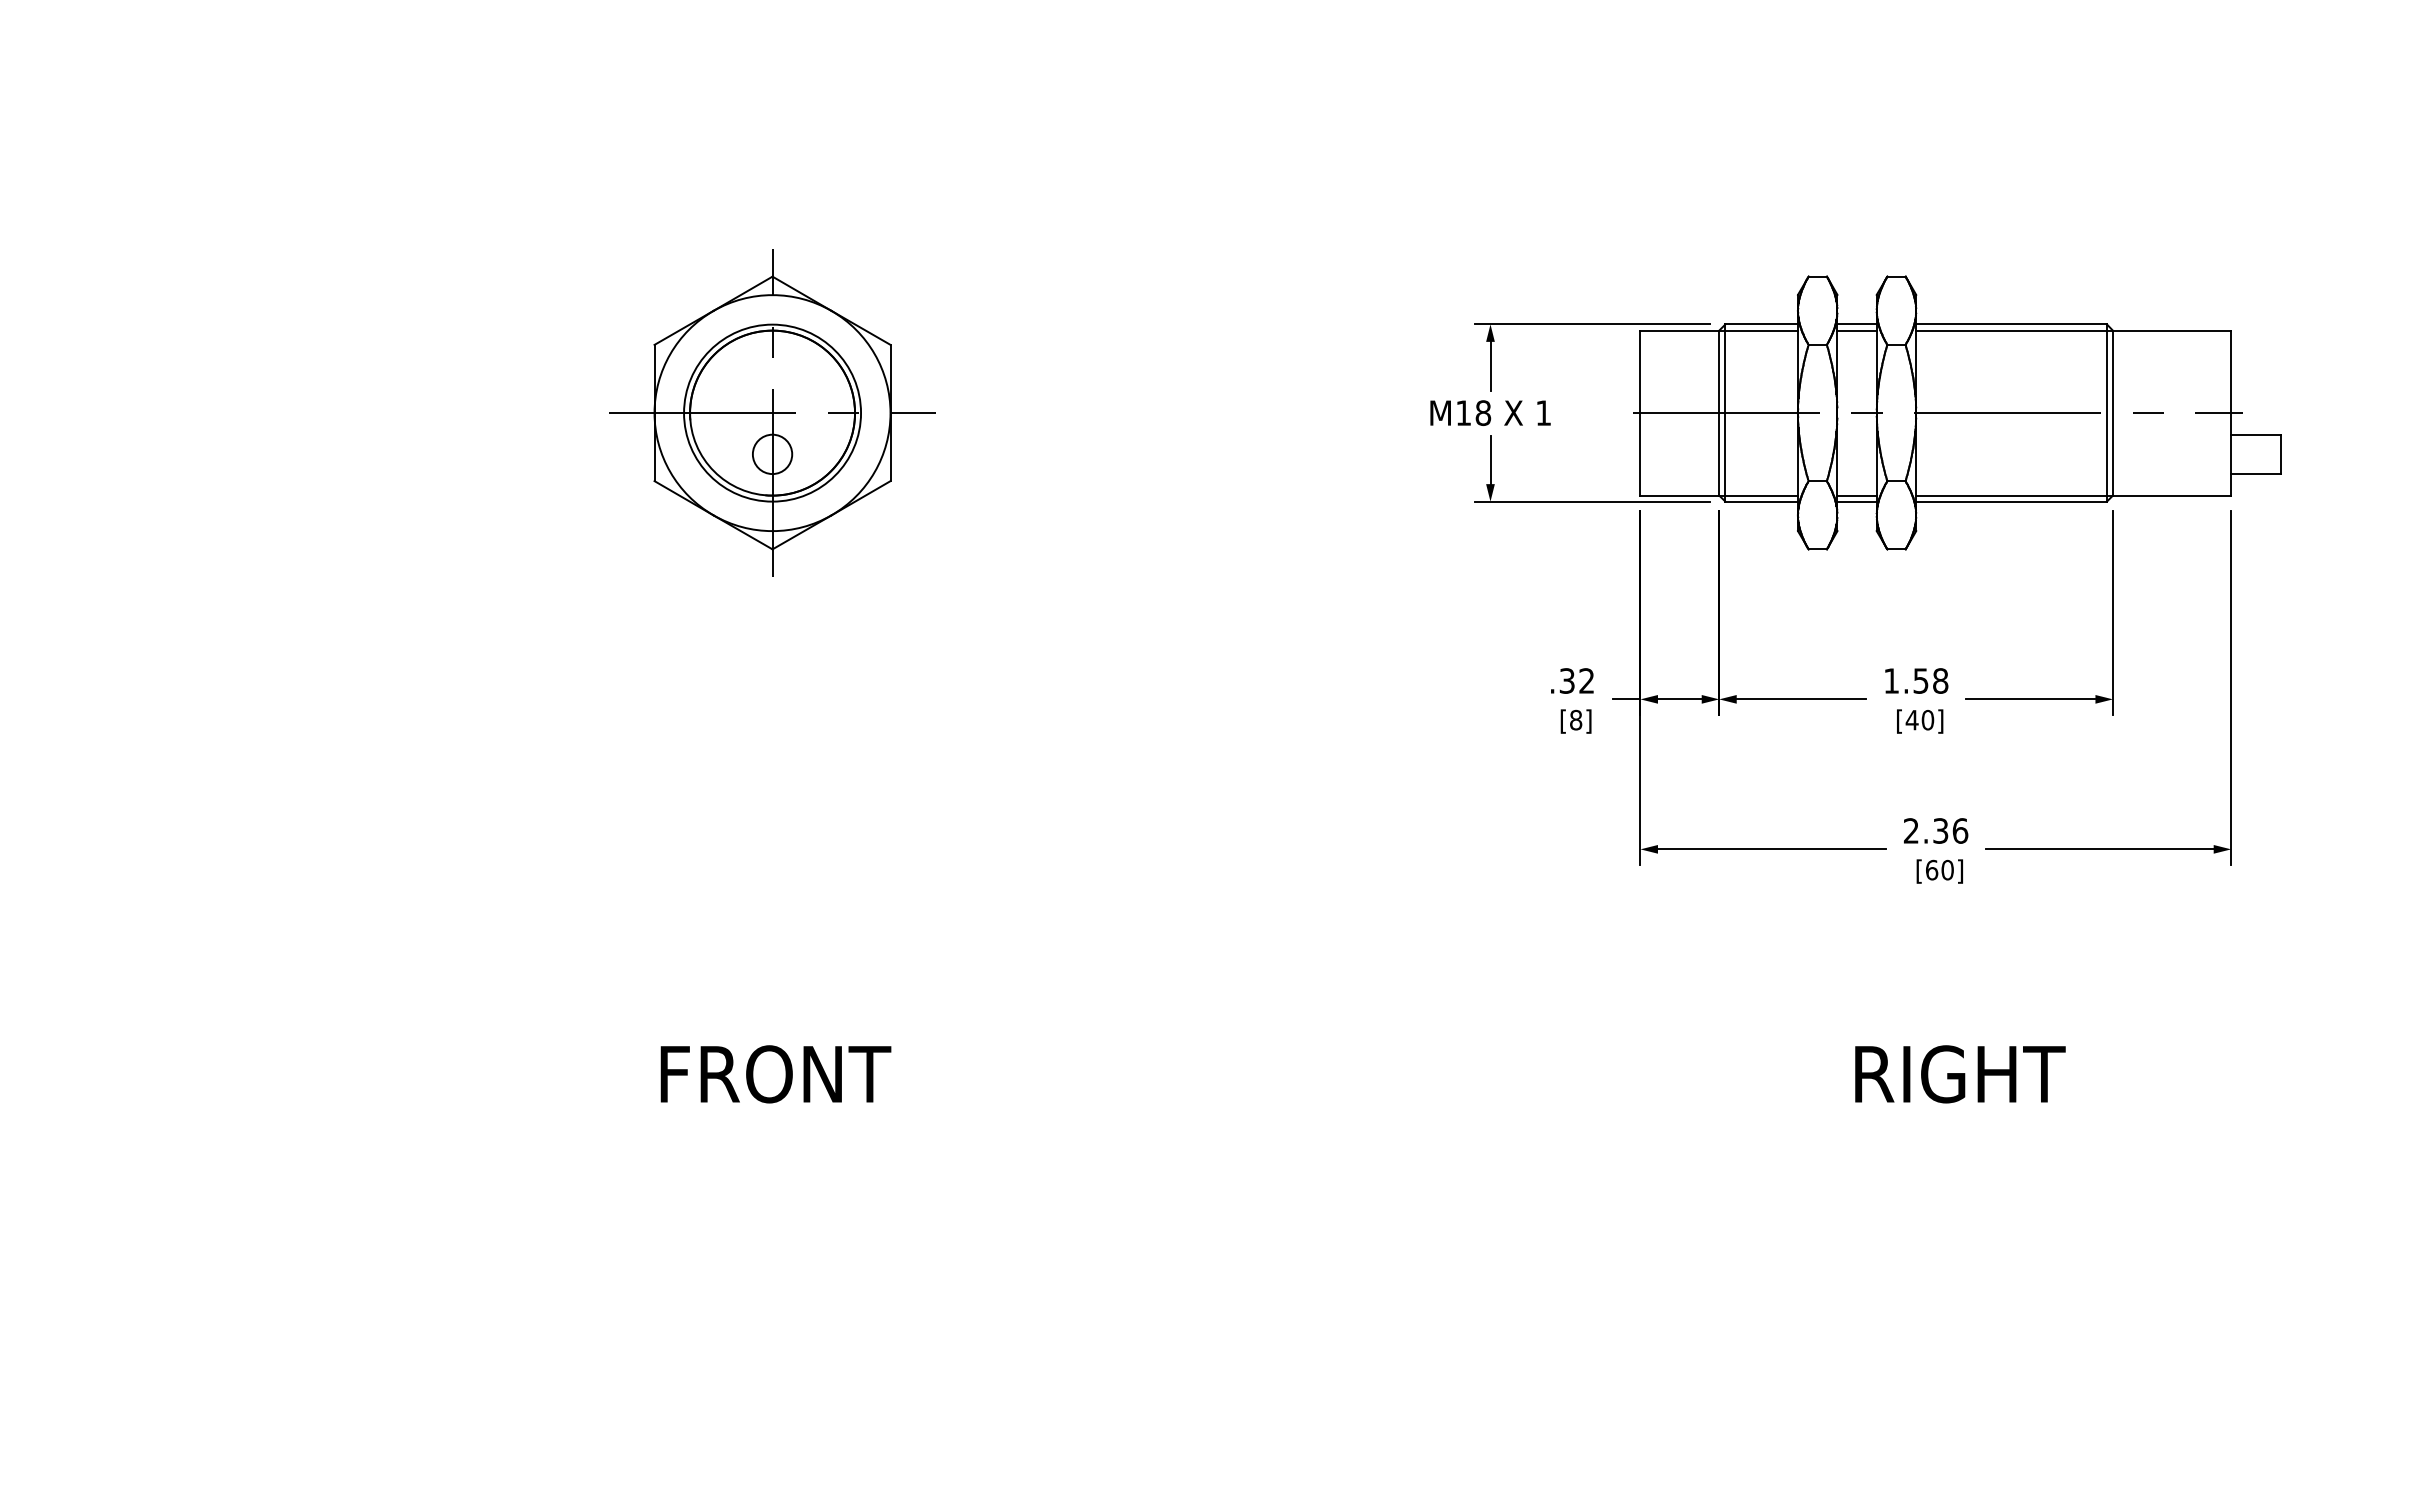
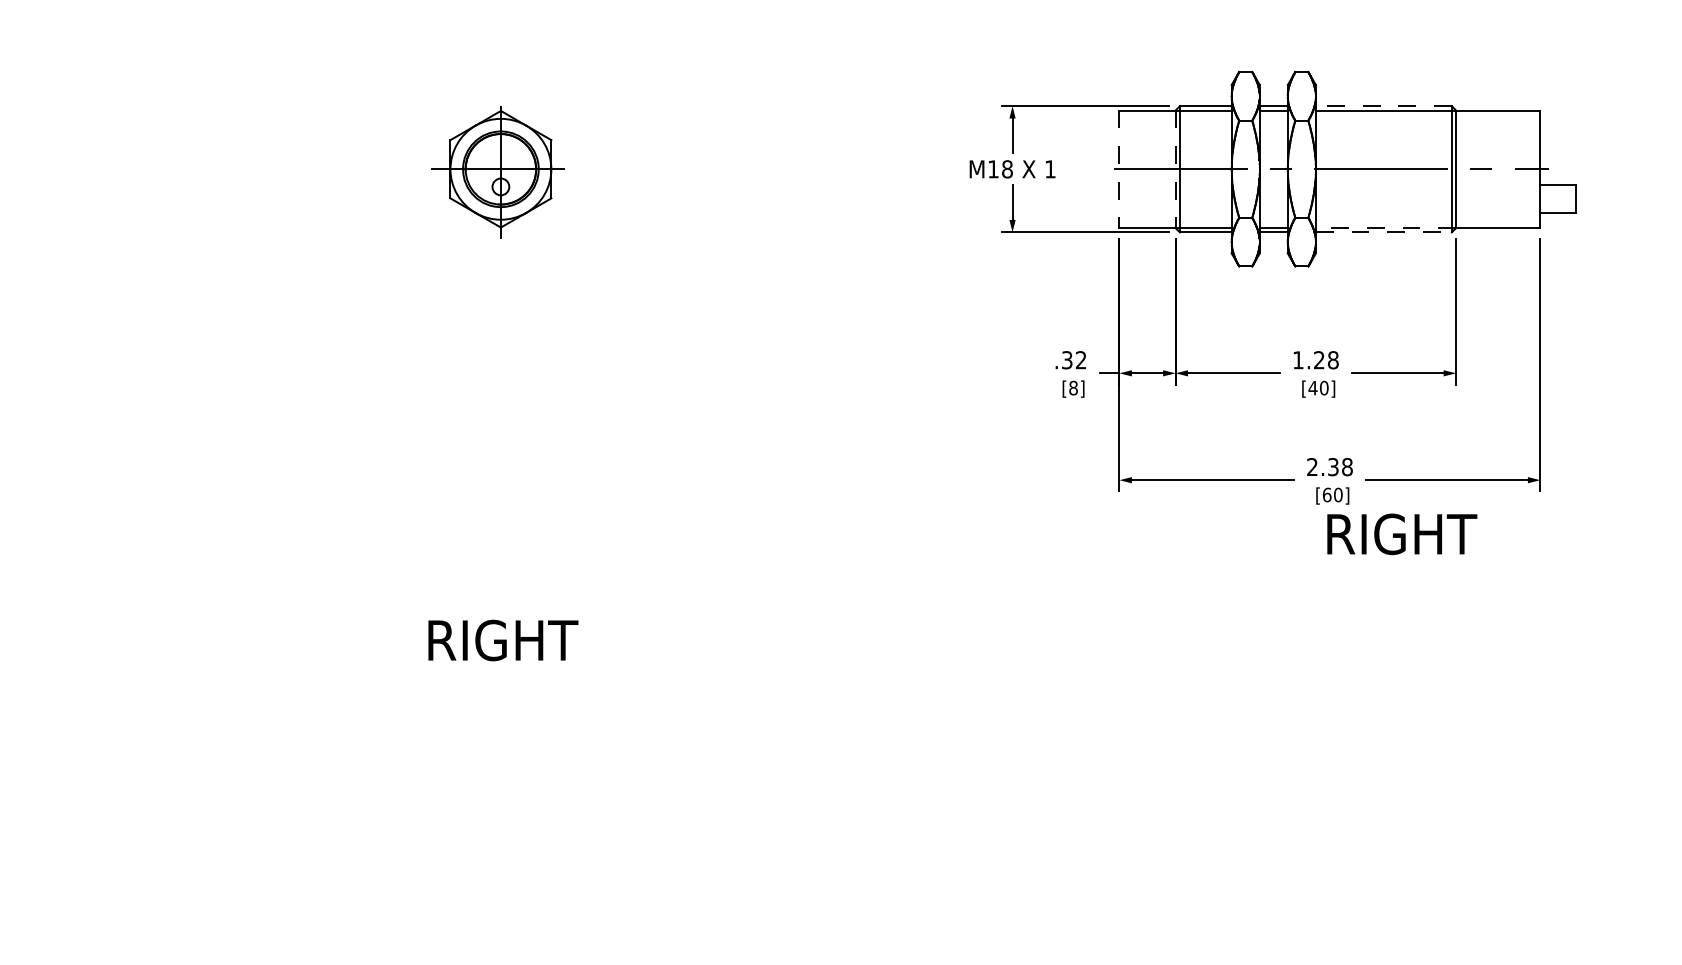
line: (2011, 324) -> (1383, 106), solid -> dashed
part: (772, 412) -> (500, 168), size x0.6
line: (1640, 413) -> (1119, 169), solid -> dashed
line: (1719, 413) -> (1175, 169), solid -> dashed
line: (2014, 495) -> (1385, 228), solid -> dashed
line: (2012, 501) -> (1384, 232), solid -> dashed
text: (1920, 680) -> (1318, 359), 1.58 -> 1.28
text: (1960, 830) -> (1347, 466), 2.36 -> 2.38
text: (775, 1074) -> (503, 640), FRONT -> RIGHT
text: (1960, 1074) -> (1402, 534), moved

